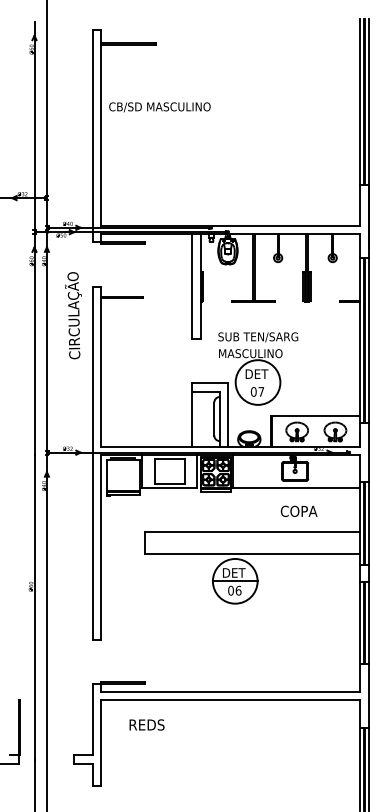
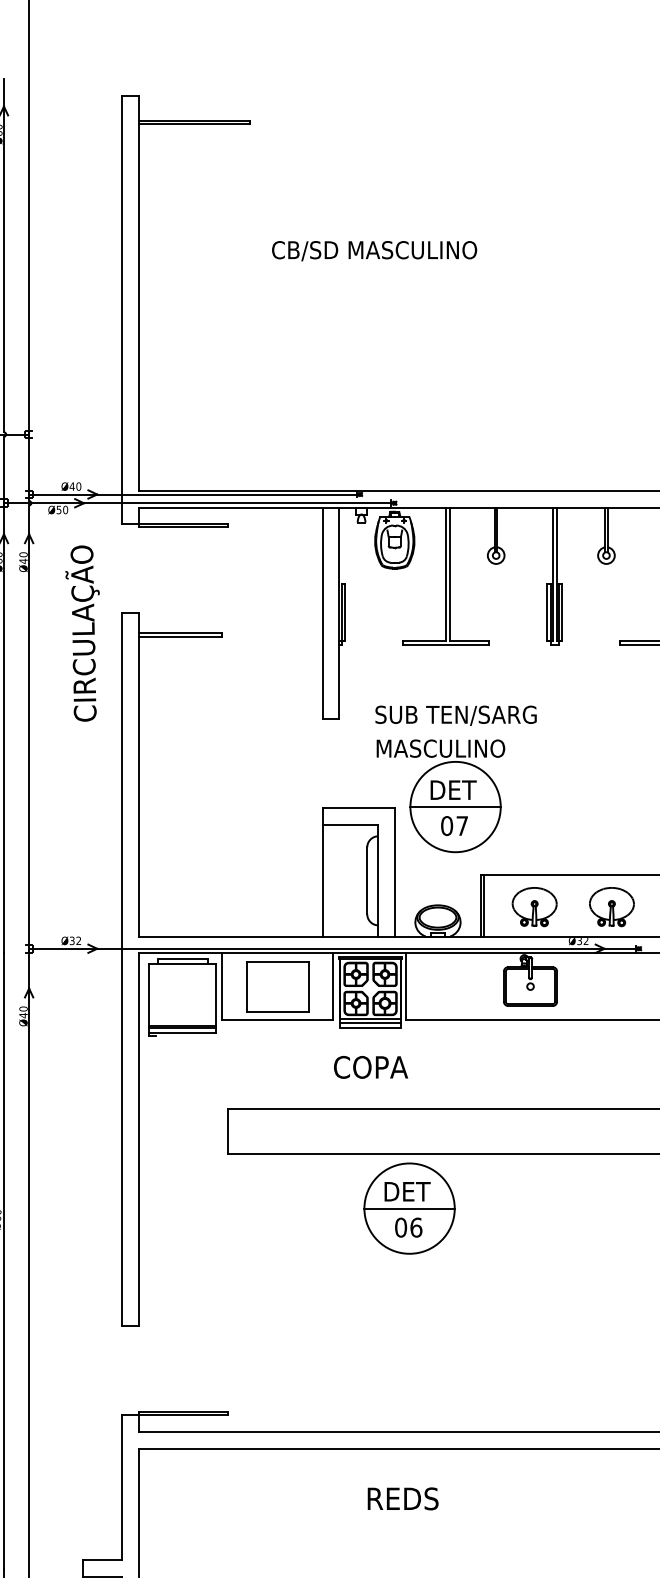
text: (159, 107) -> (373, 251), moved
text: (73, 315) -> (82, 633), moved
line: (257, 382) -> (454, 806), added
text: (298, 510) -> (369, 1065), moved
text: (146, 724) -> (401, 1497), moved

